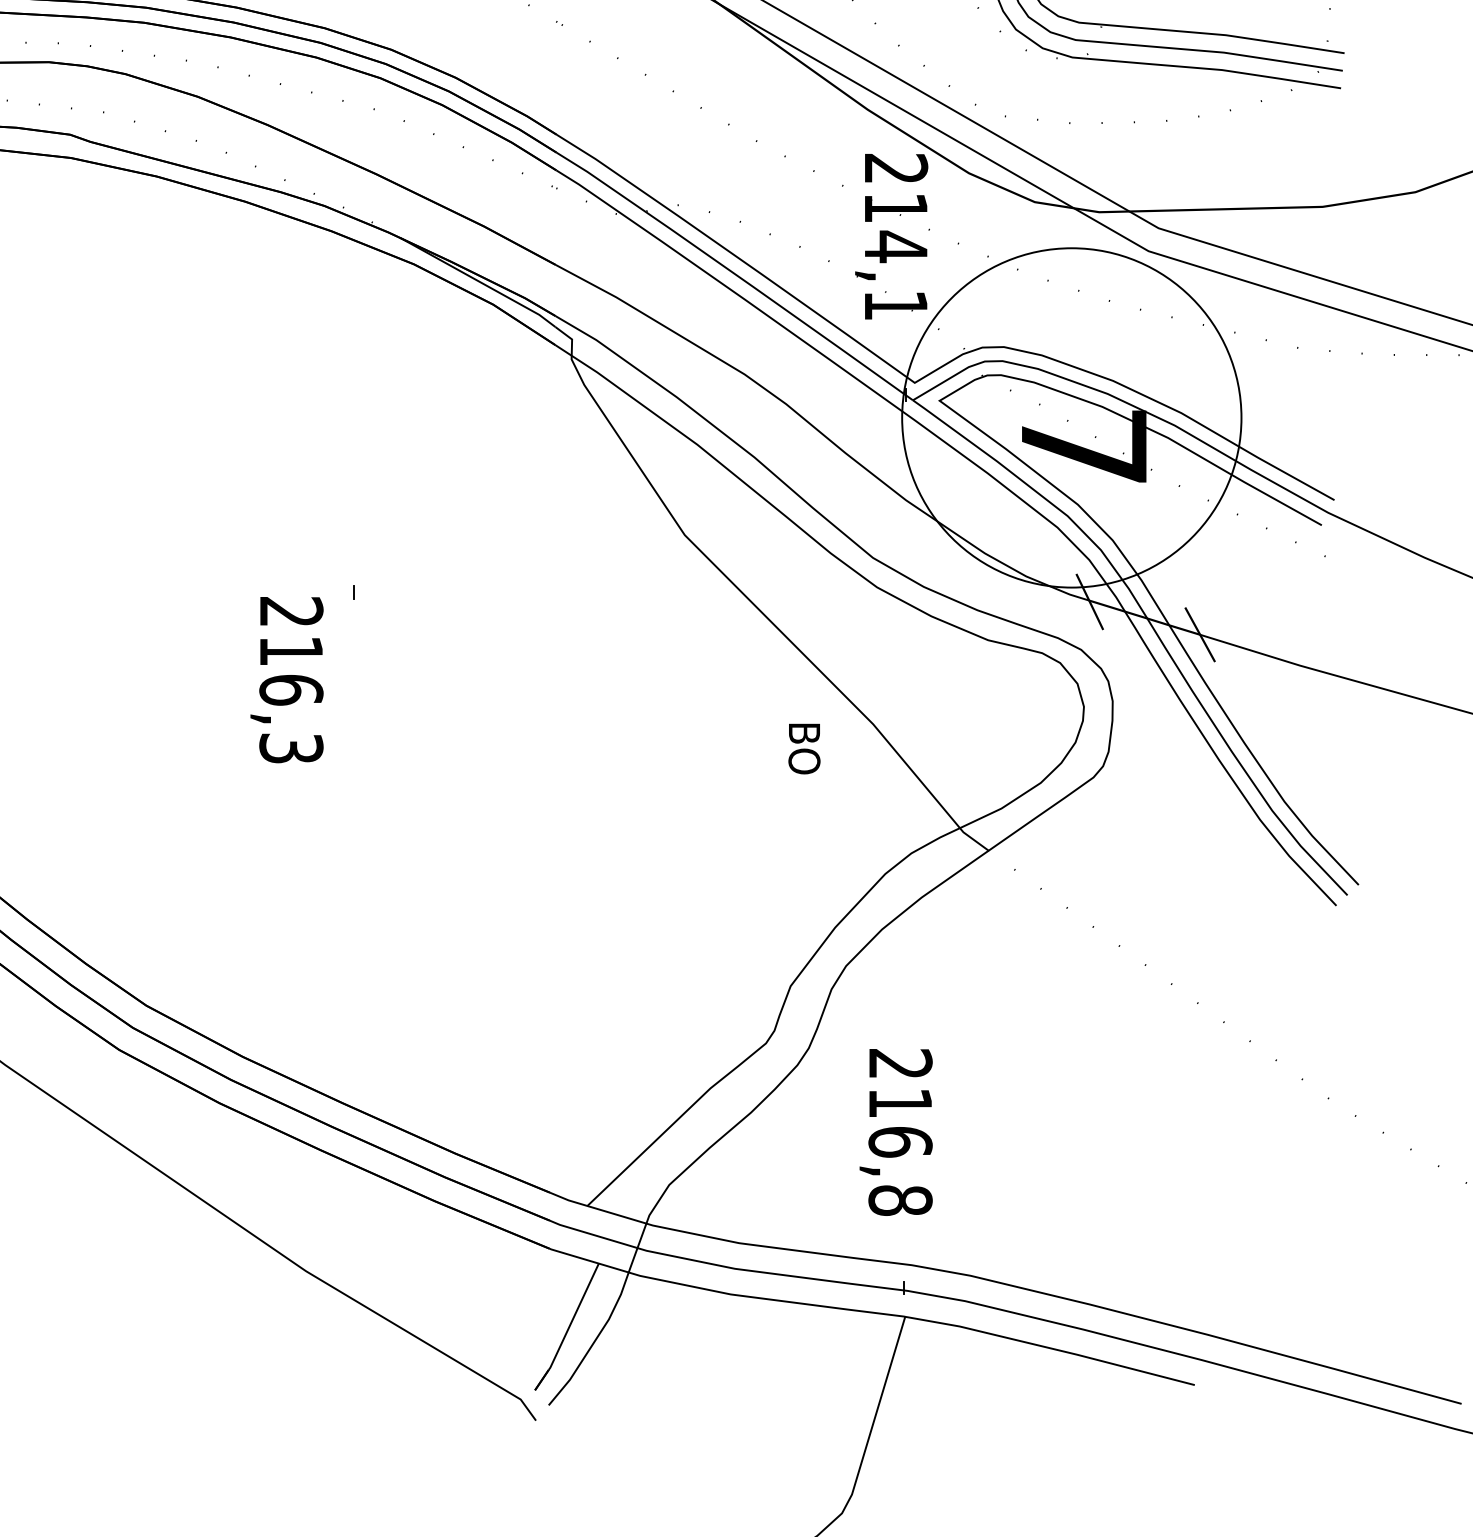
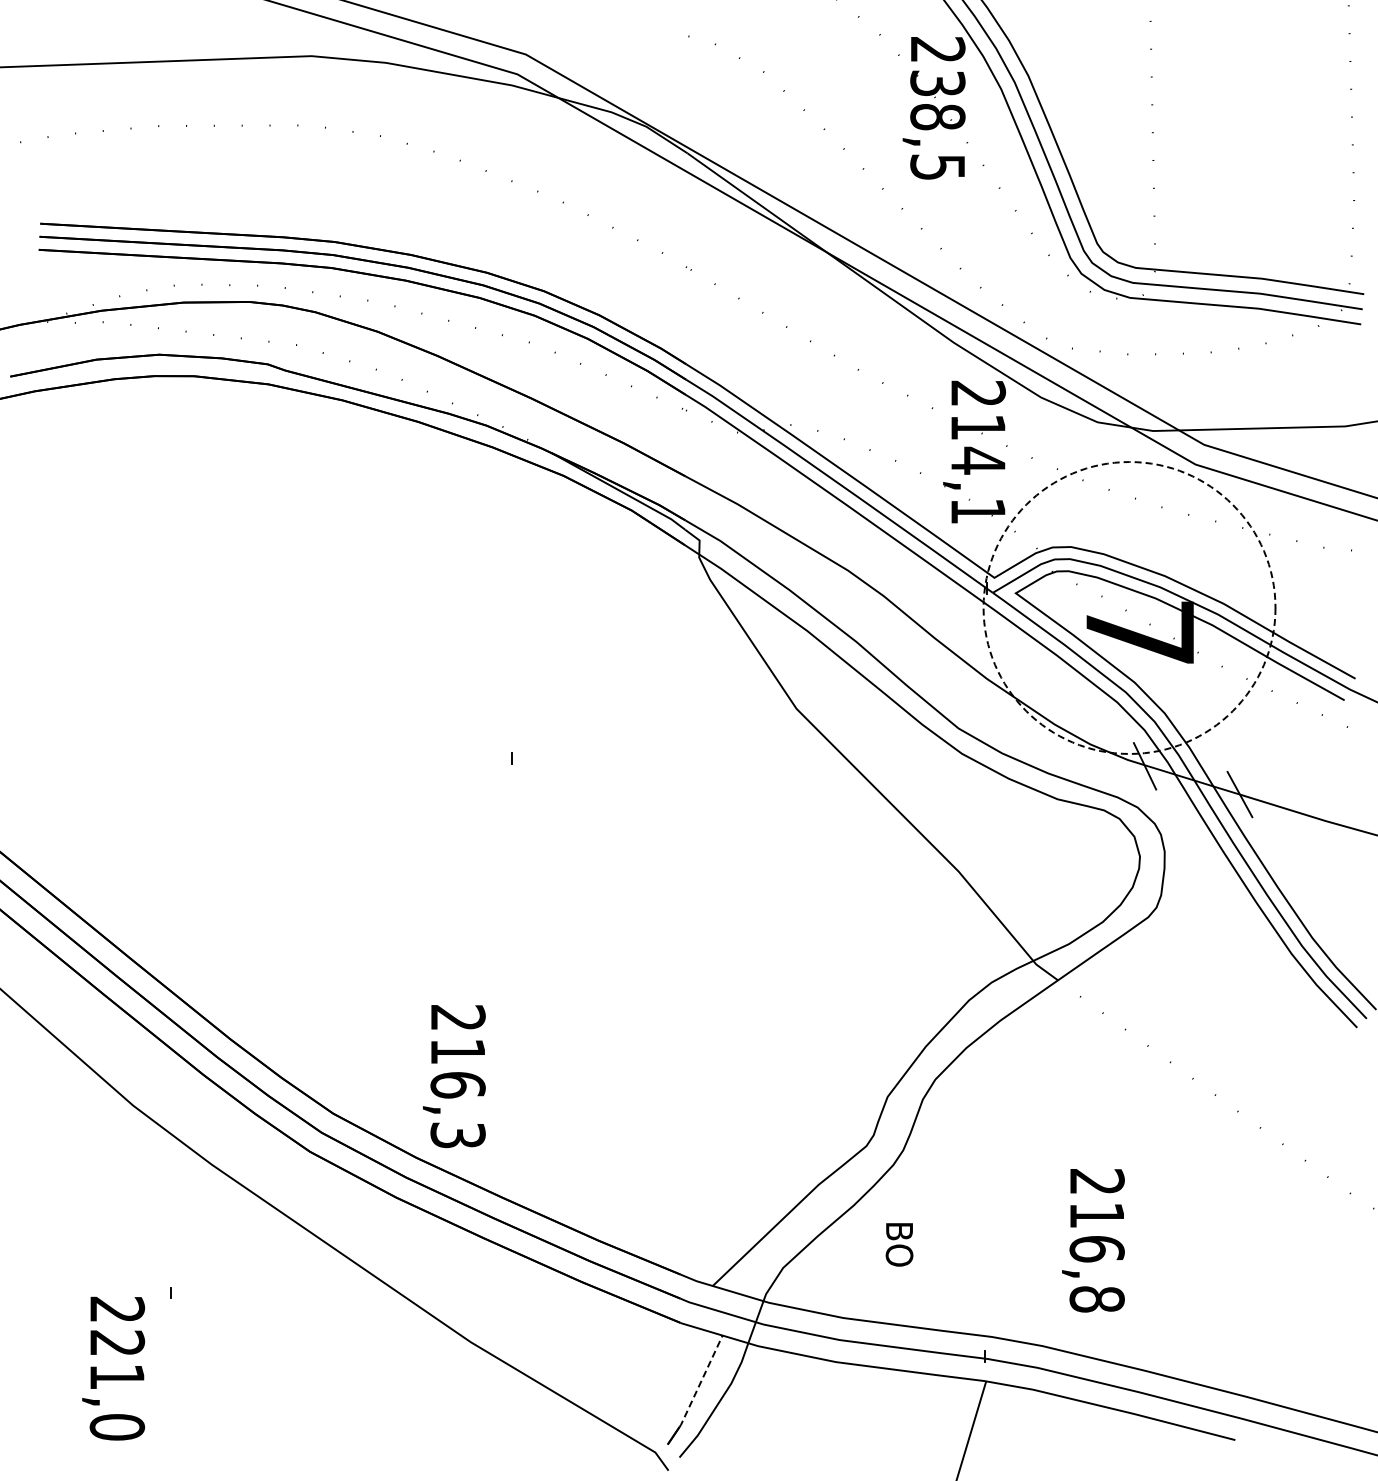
circle: (1071, 417) -> (1129, 607), solid -> dashed
text: (287, 680) -> (454, 1076), moved
text: (804, 748) -> (899, 1244), moved
text: (896, 1132) -> (1093, 1240), moved
line: (574, 1316) -> (701, 1381), solid -> dashed

